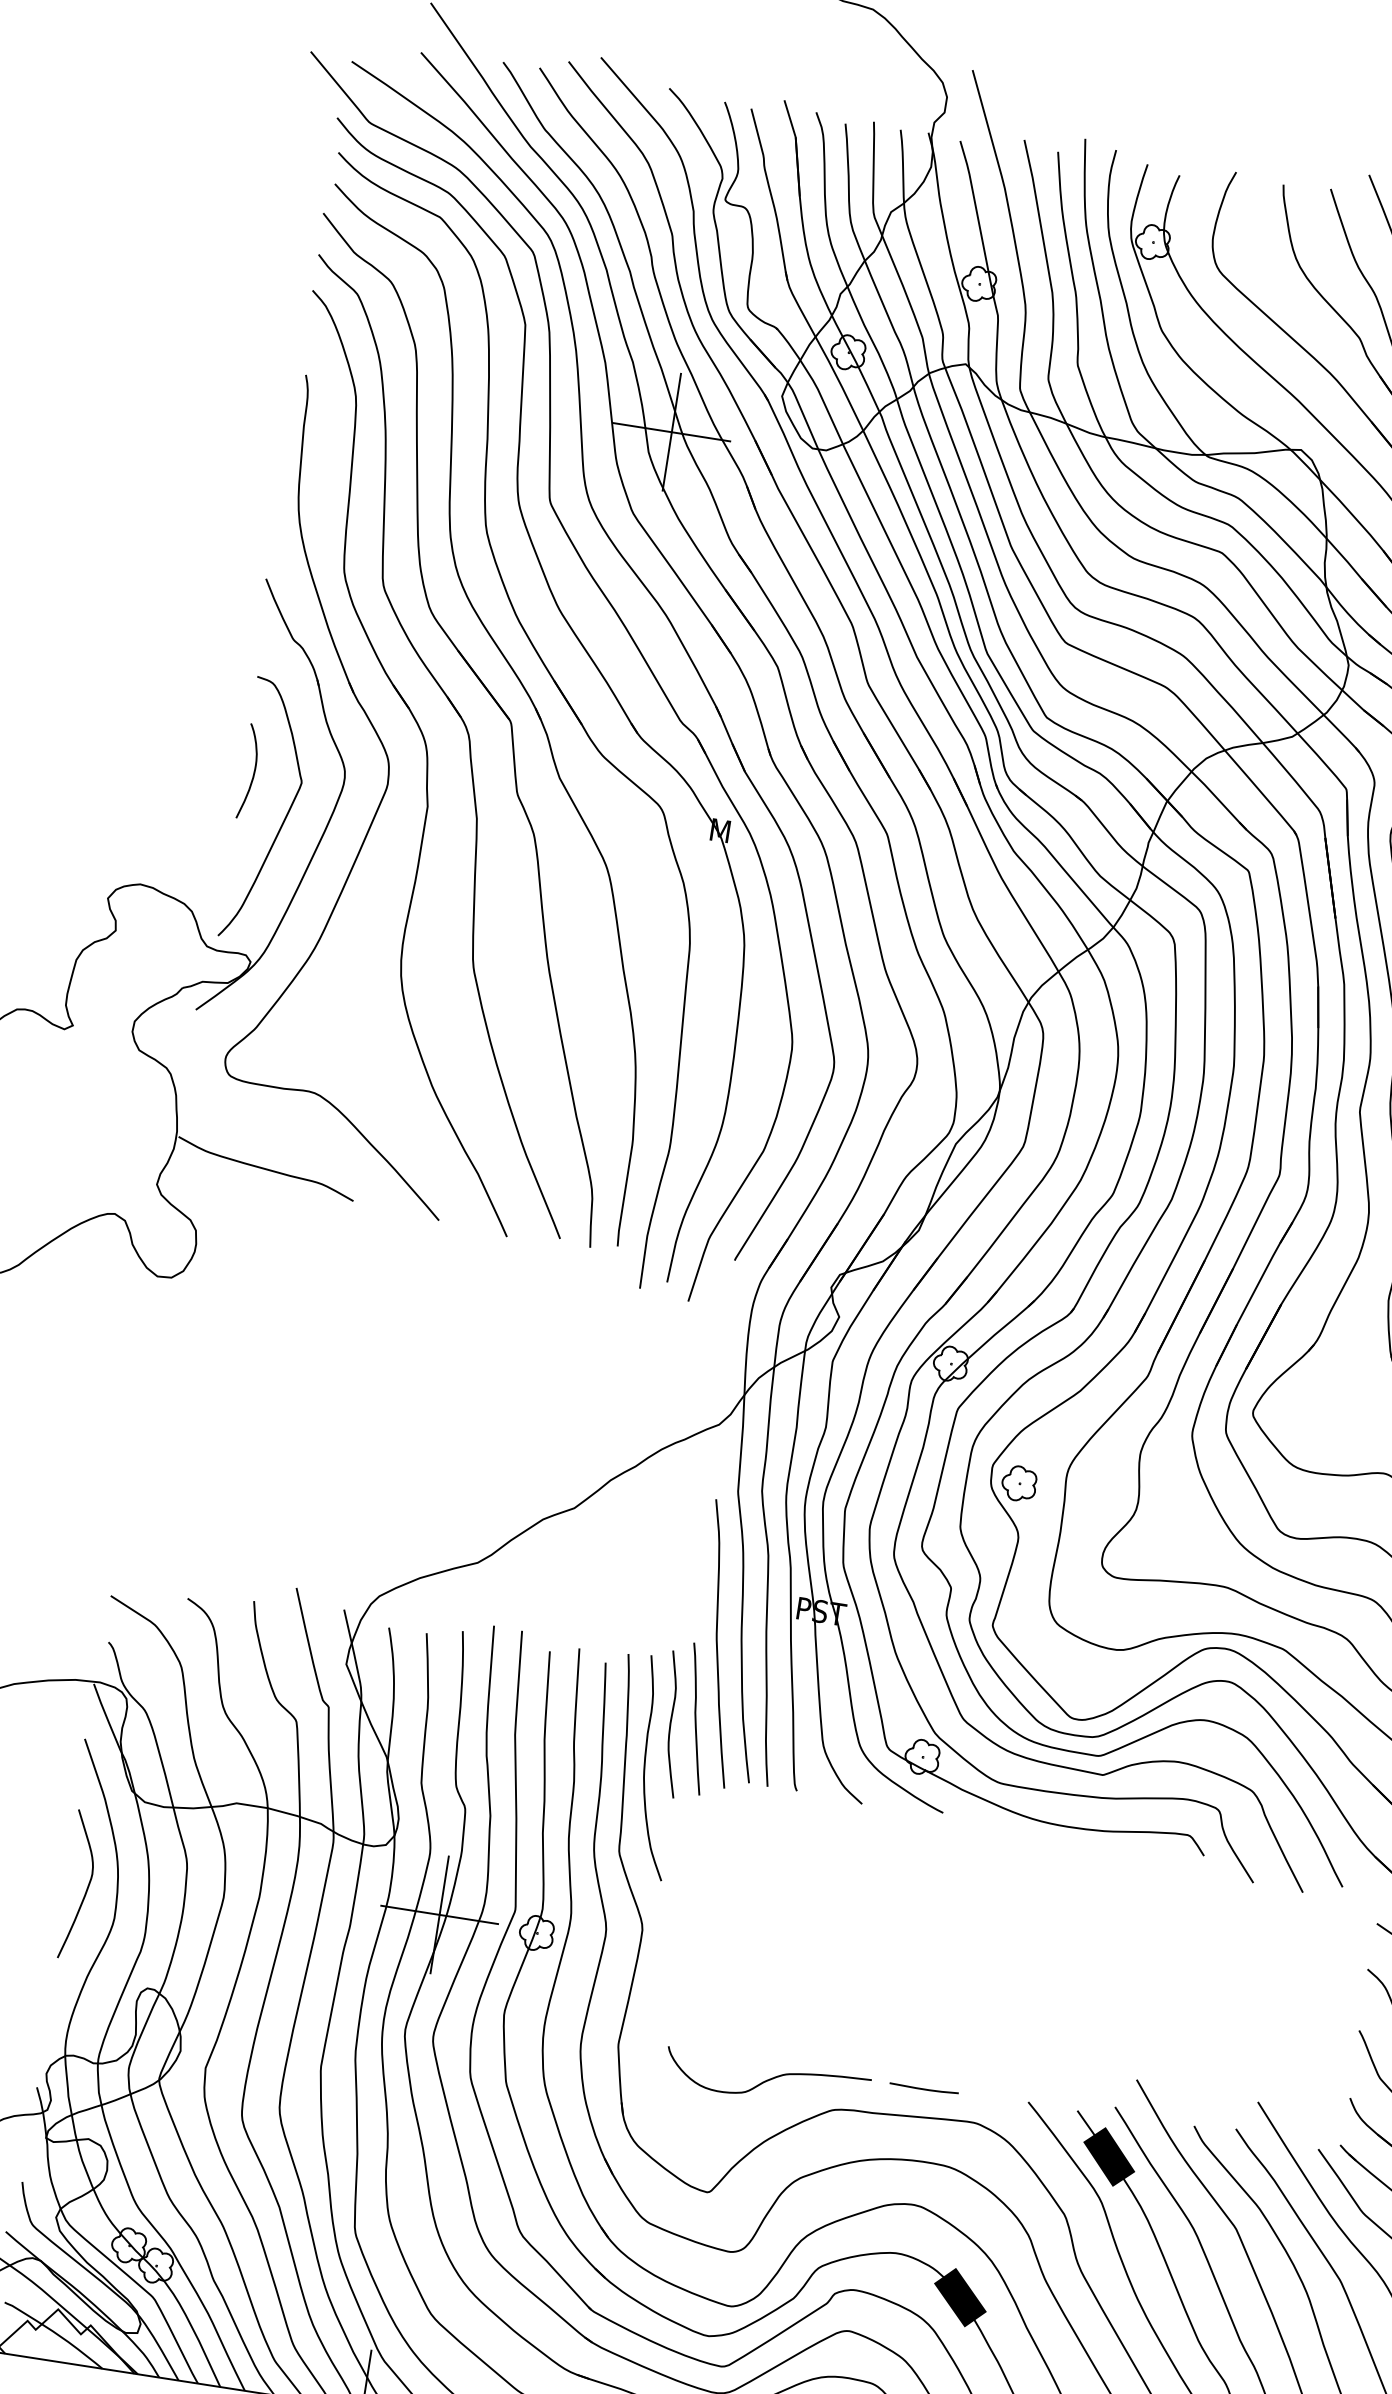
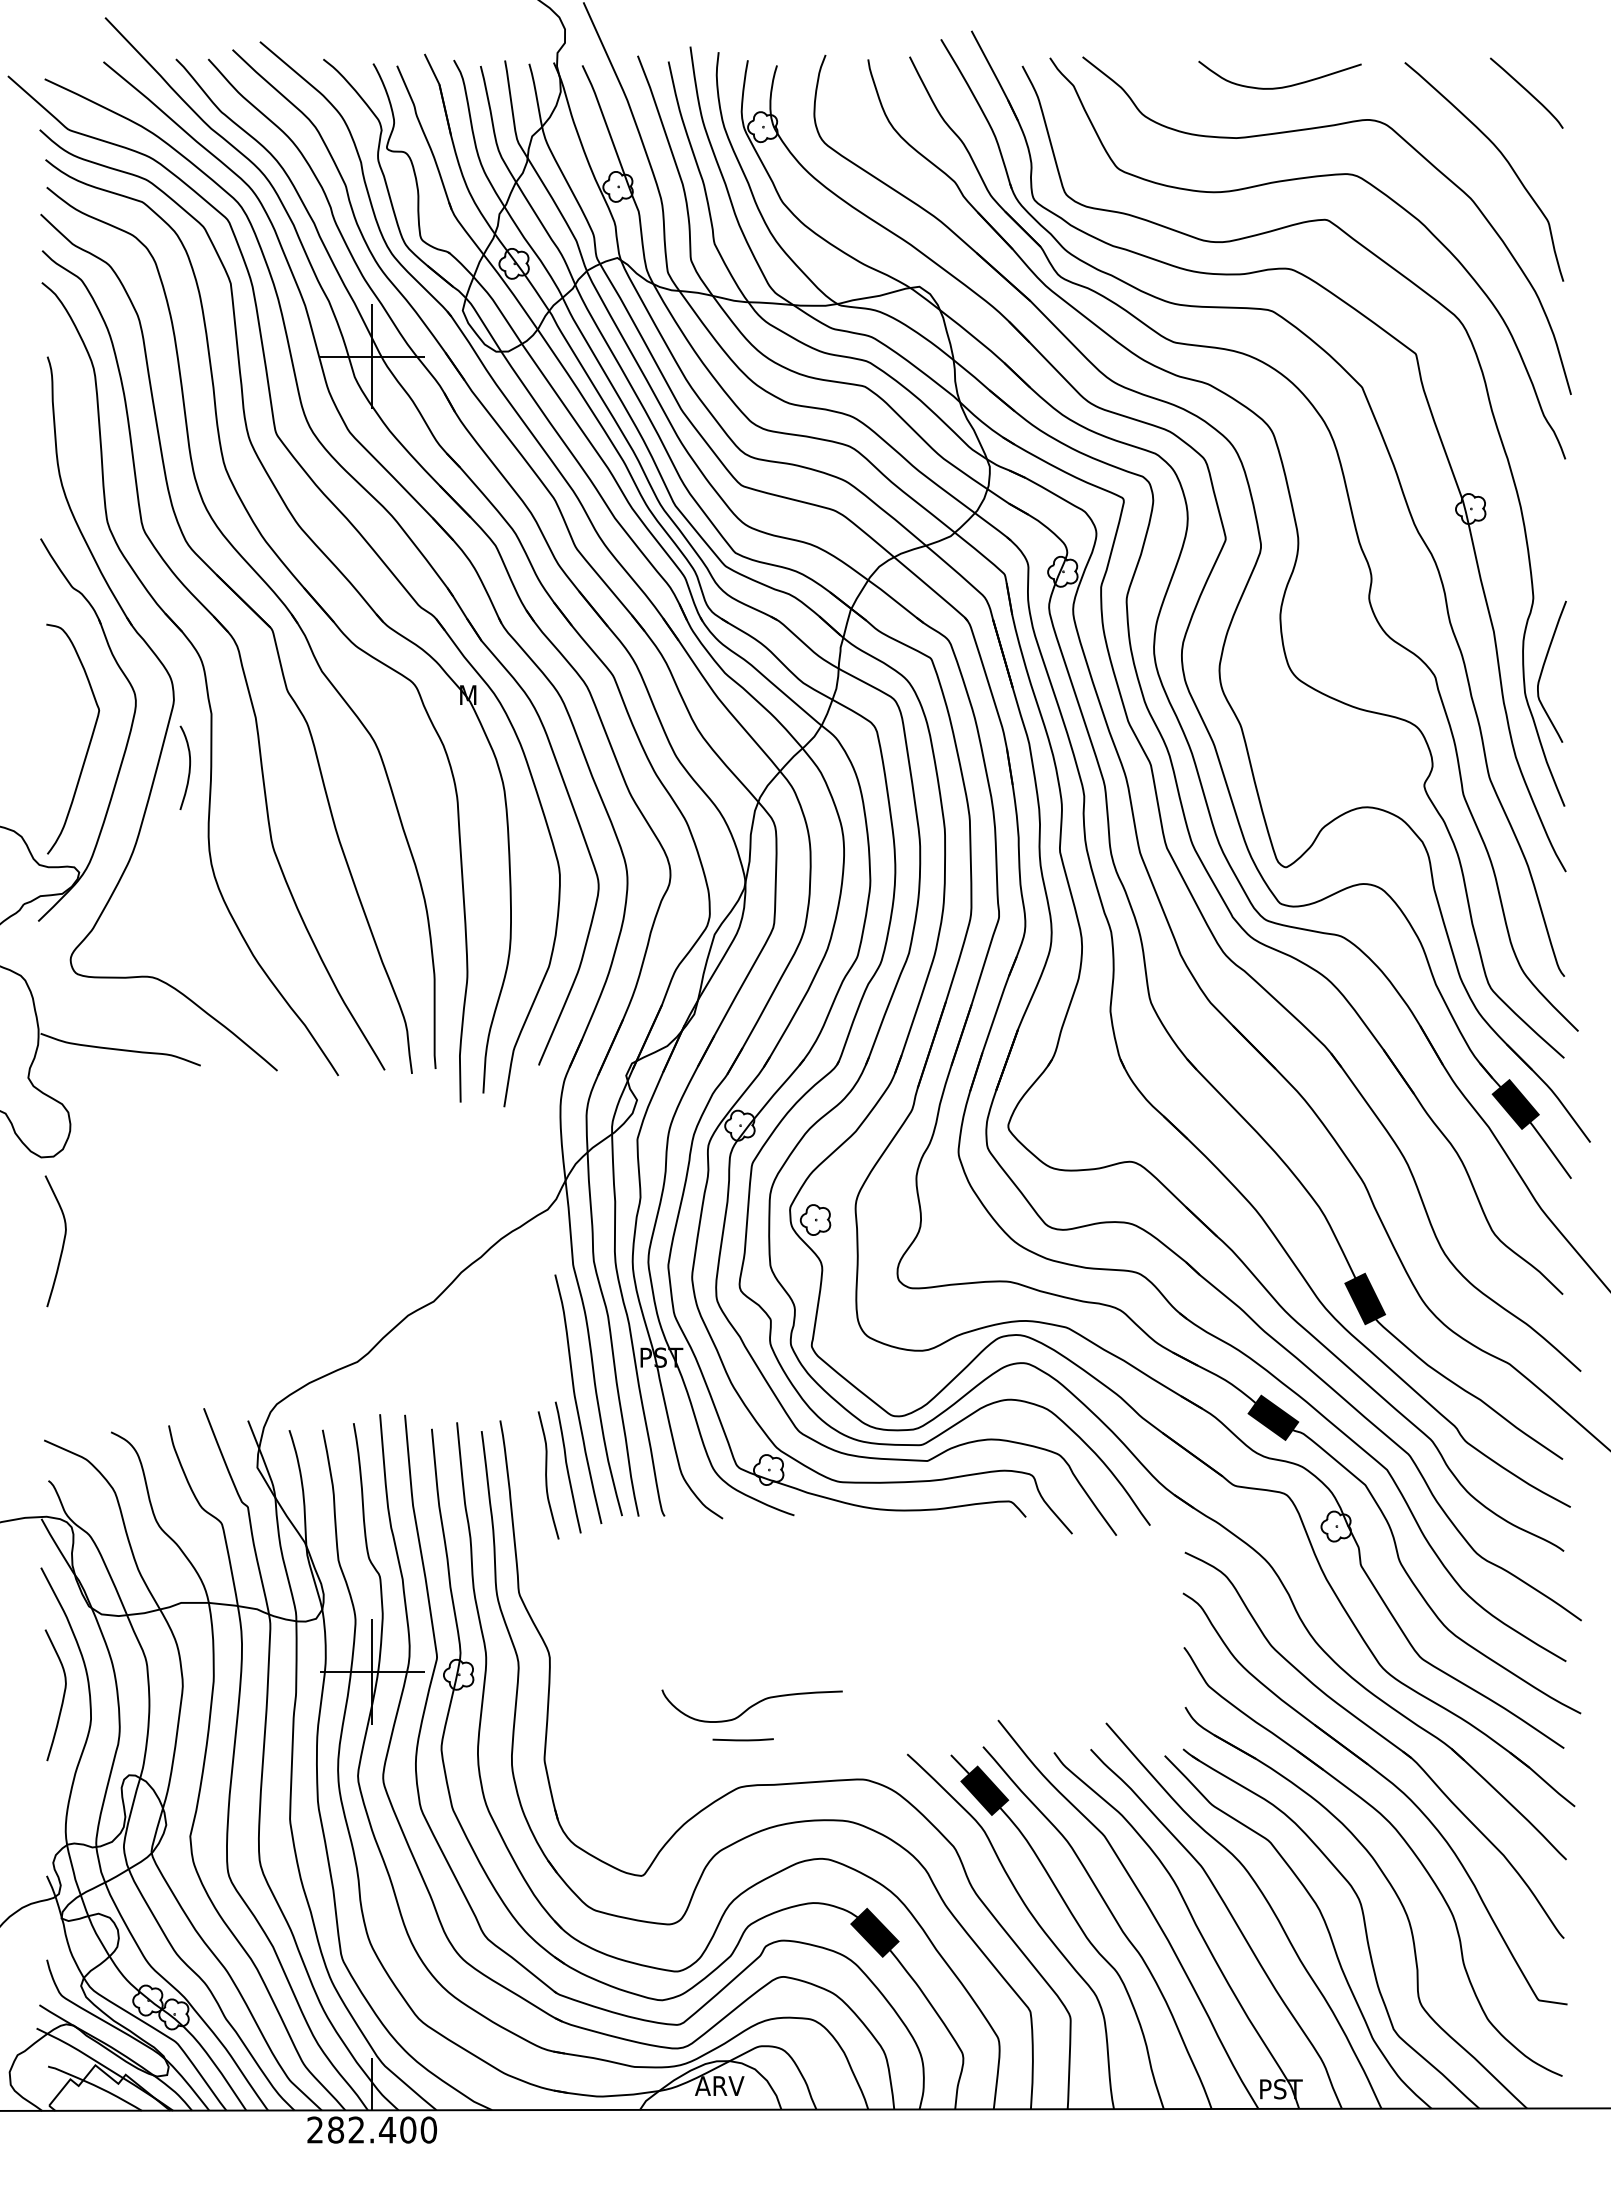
curve: (252, 774) -> (188, 769), moved
curve: (166, 1377) -> (62, 1243), added
curve: (645, 1766) -> (530, 1515), removed
curve: (766, 2079) -> (751, 1705), moved
line: (923, 2088) -> (742, 1739), moved

